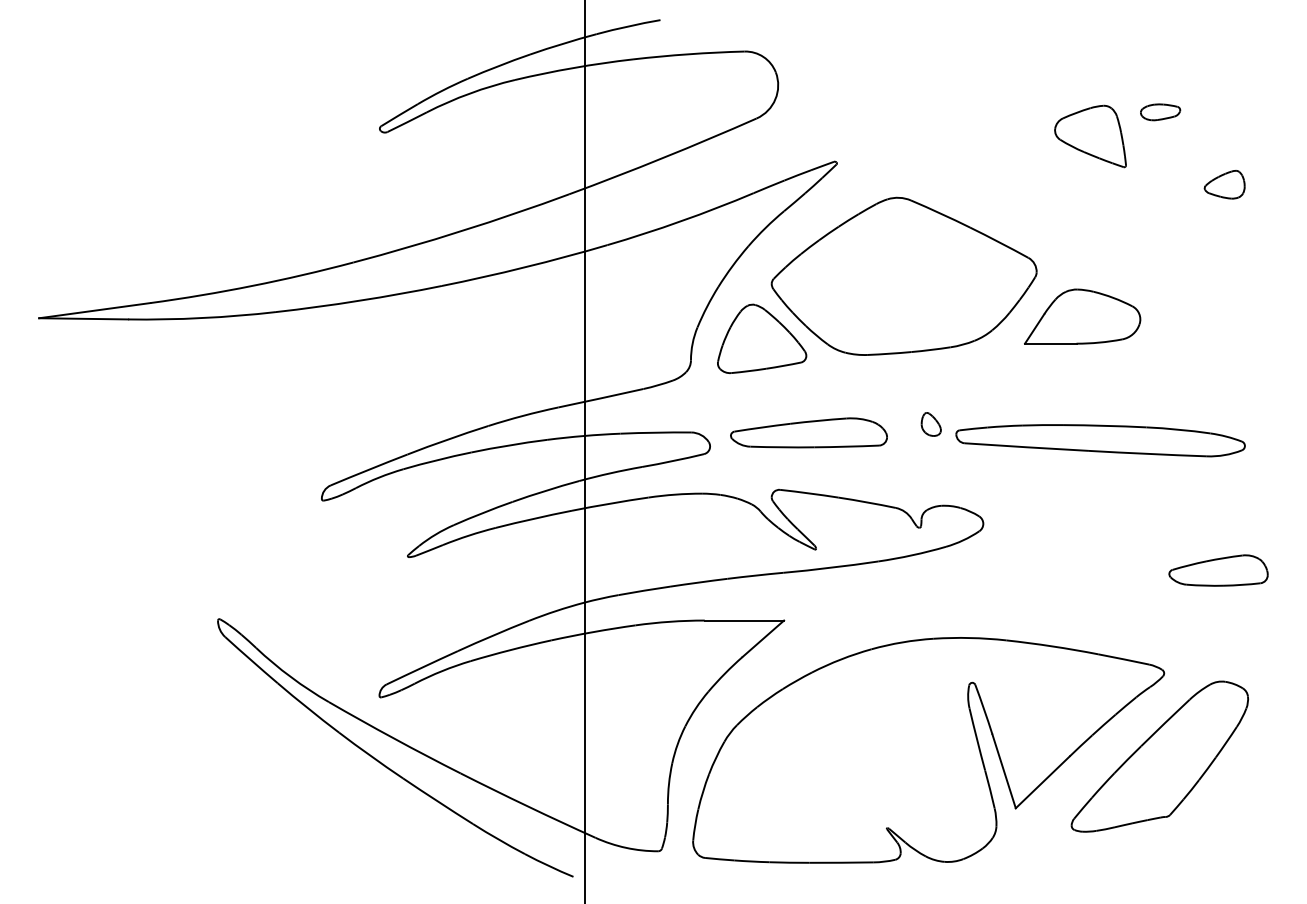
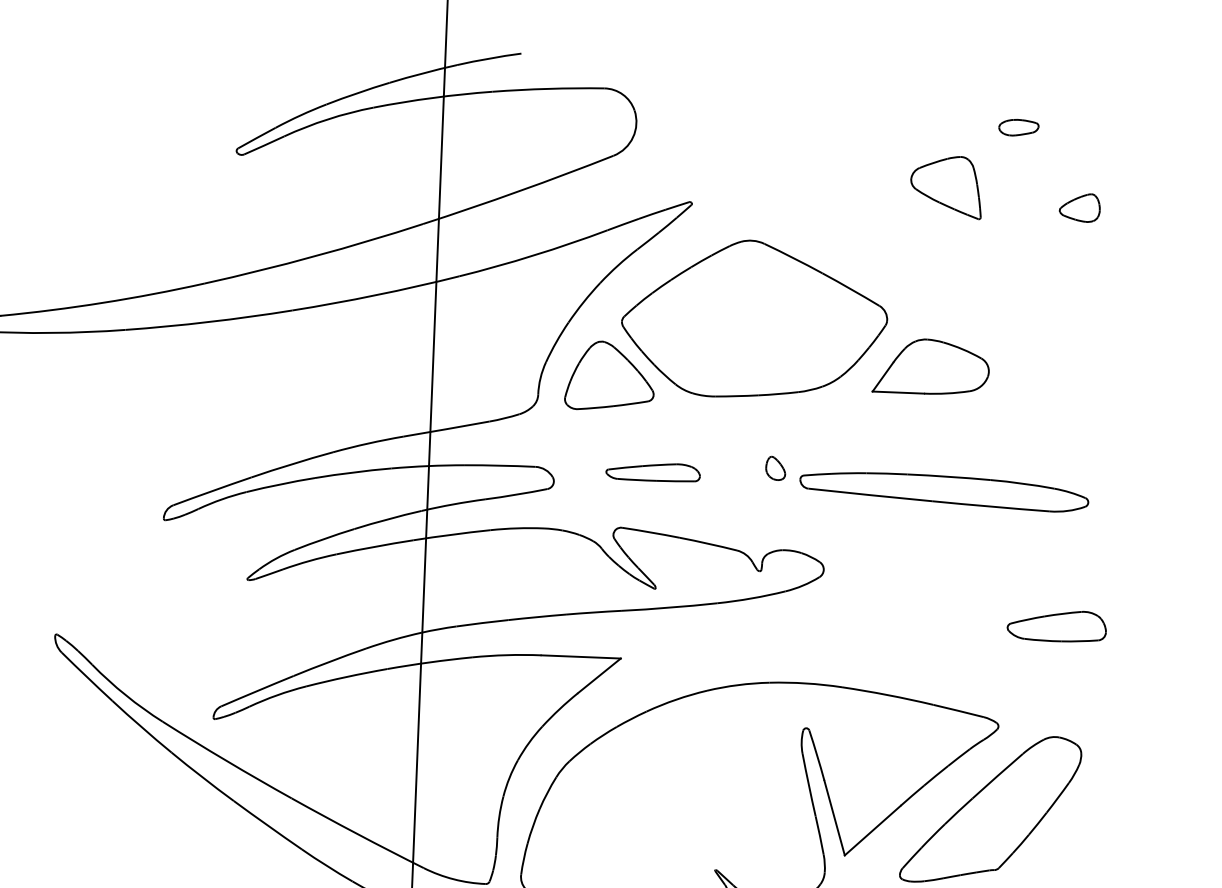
part: (1160, 112) -> (1018, 128), moved
part: (1224, 184) -> (1079, 207), moved
part: (808, 432) -> (652, 471), size x0.6

